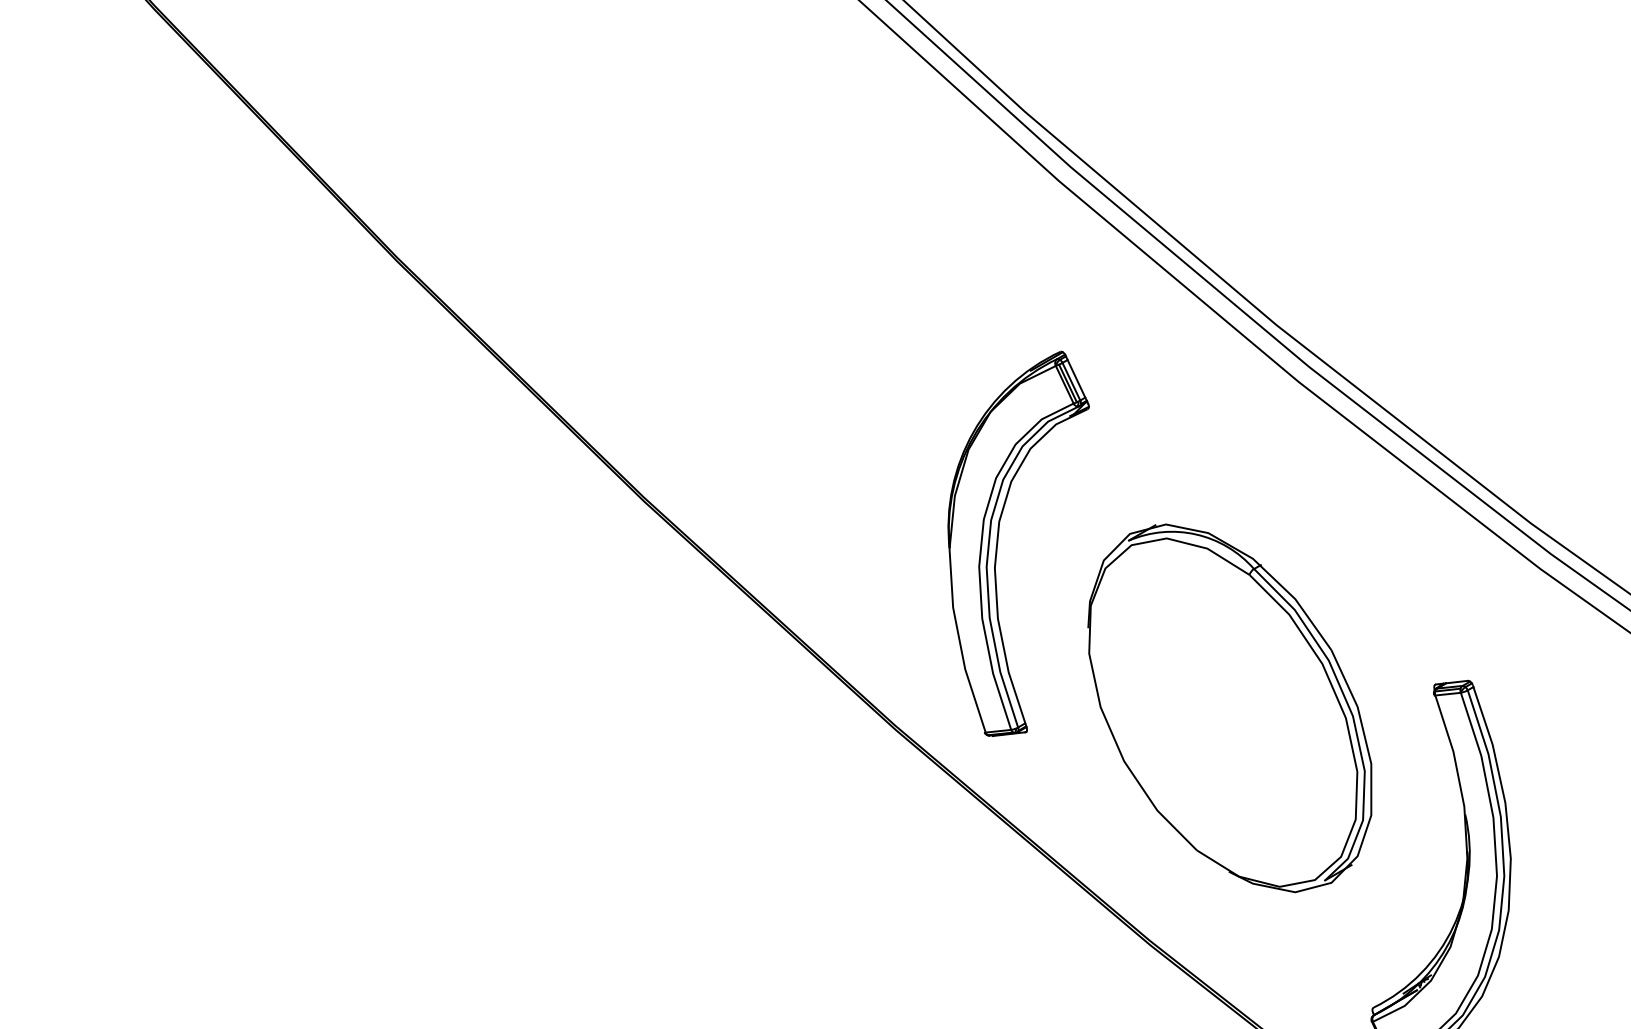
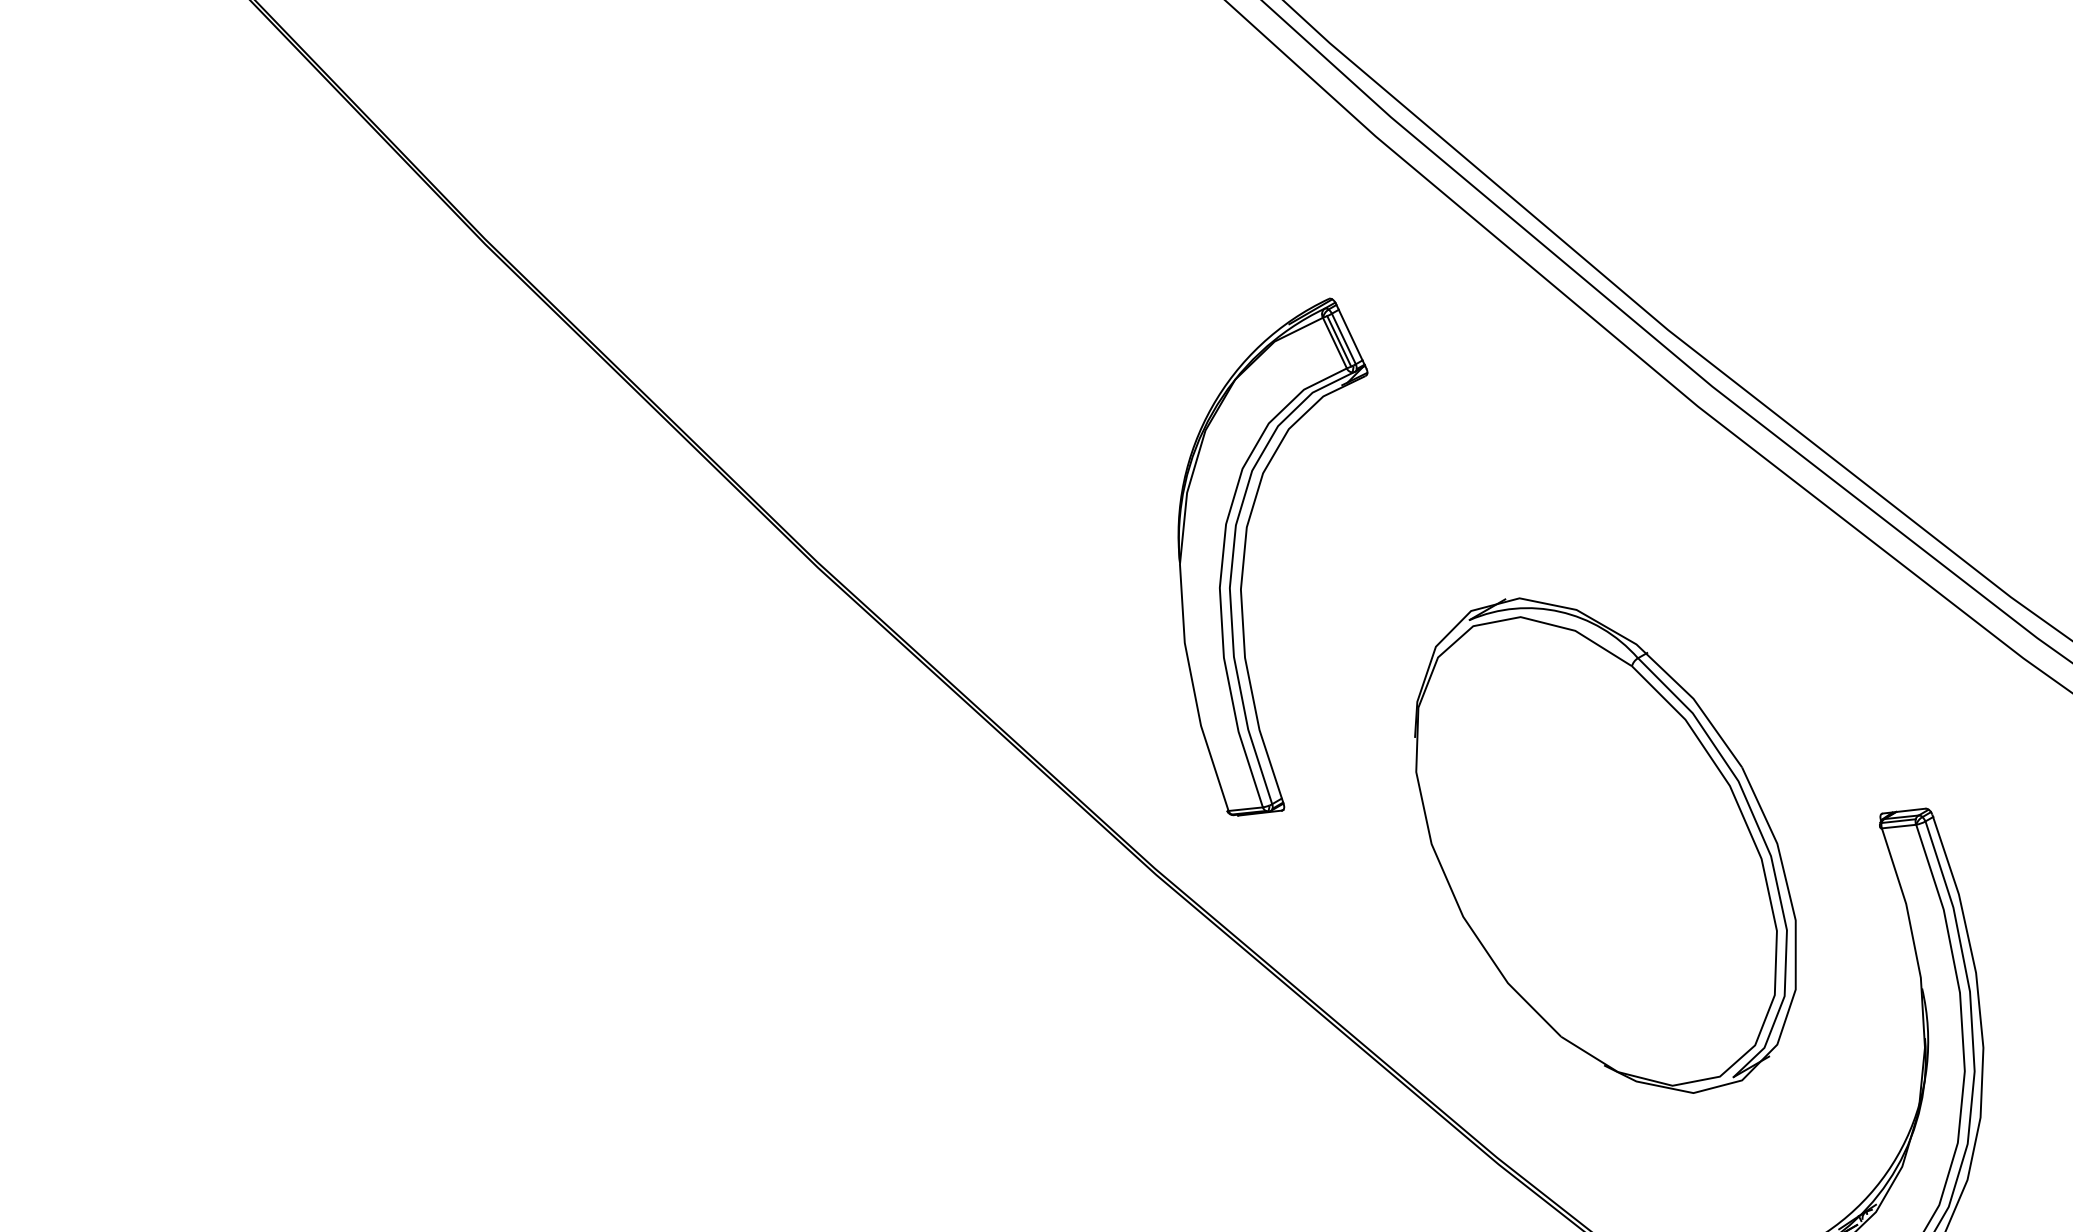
part: (998, 543) -> (1245, 556), moved

